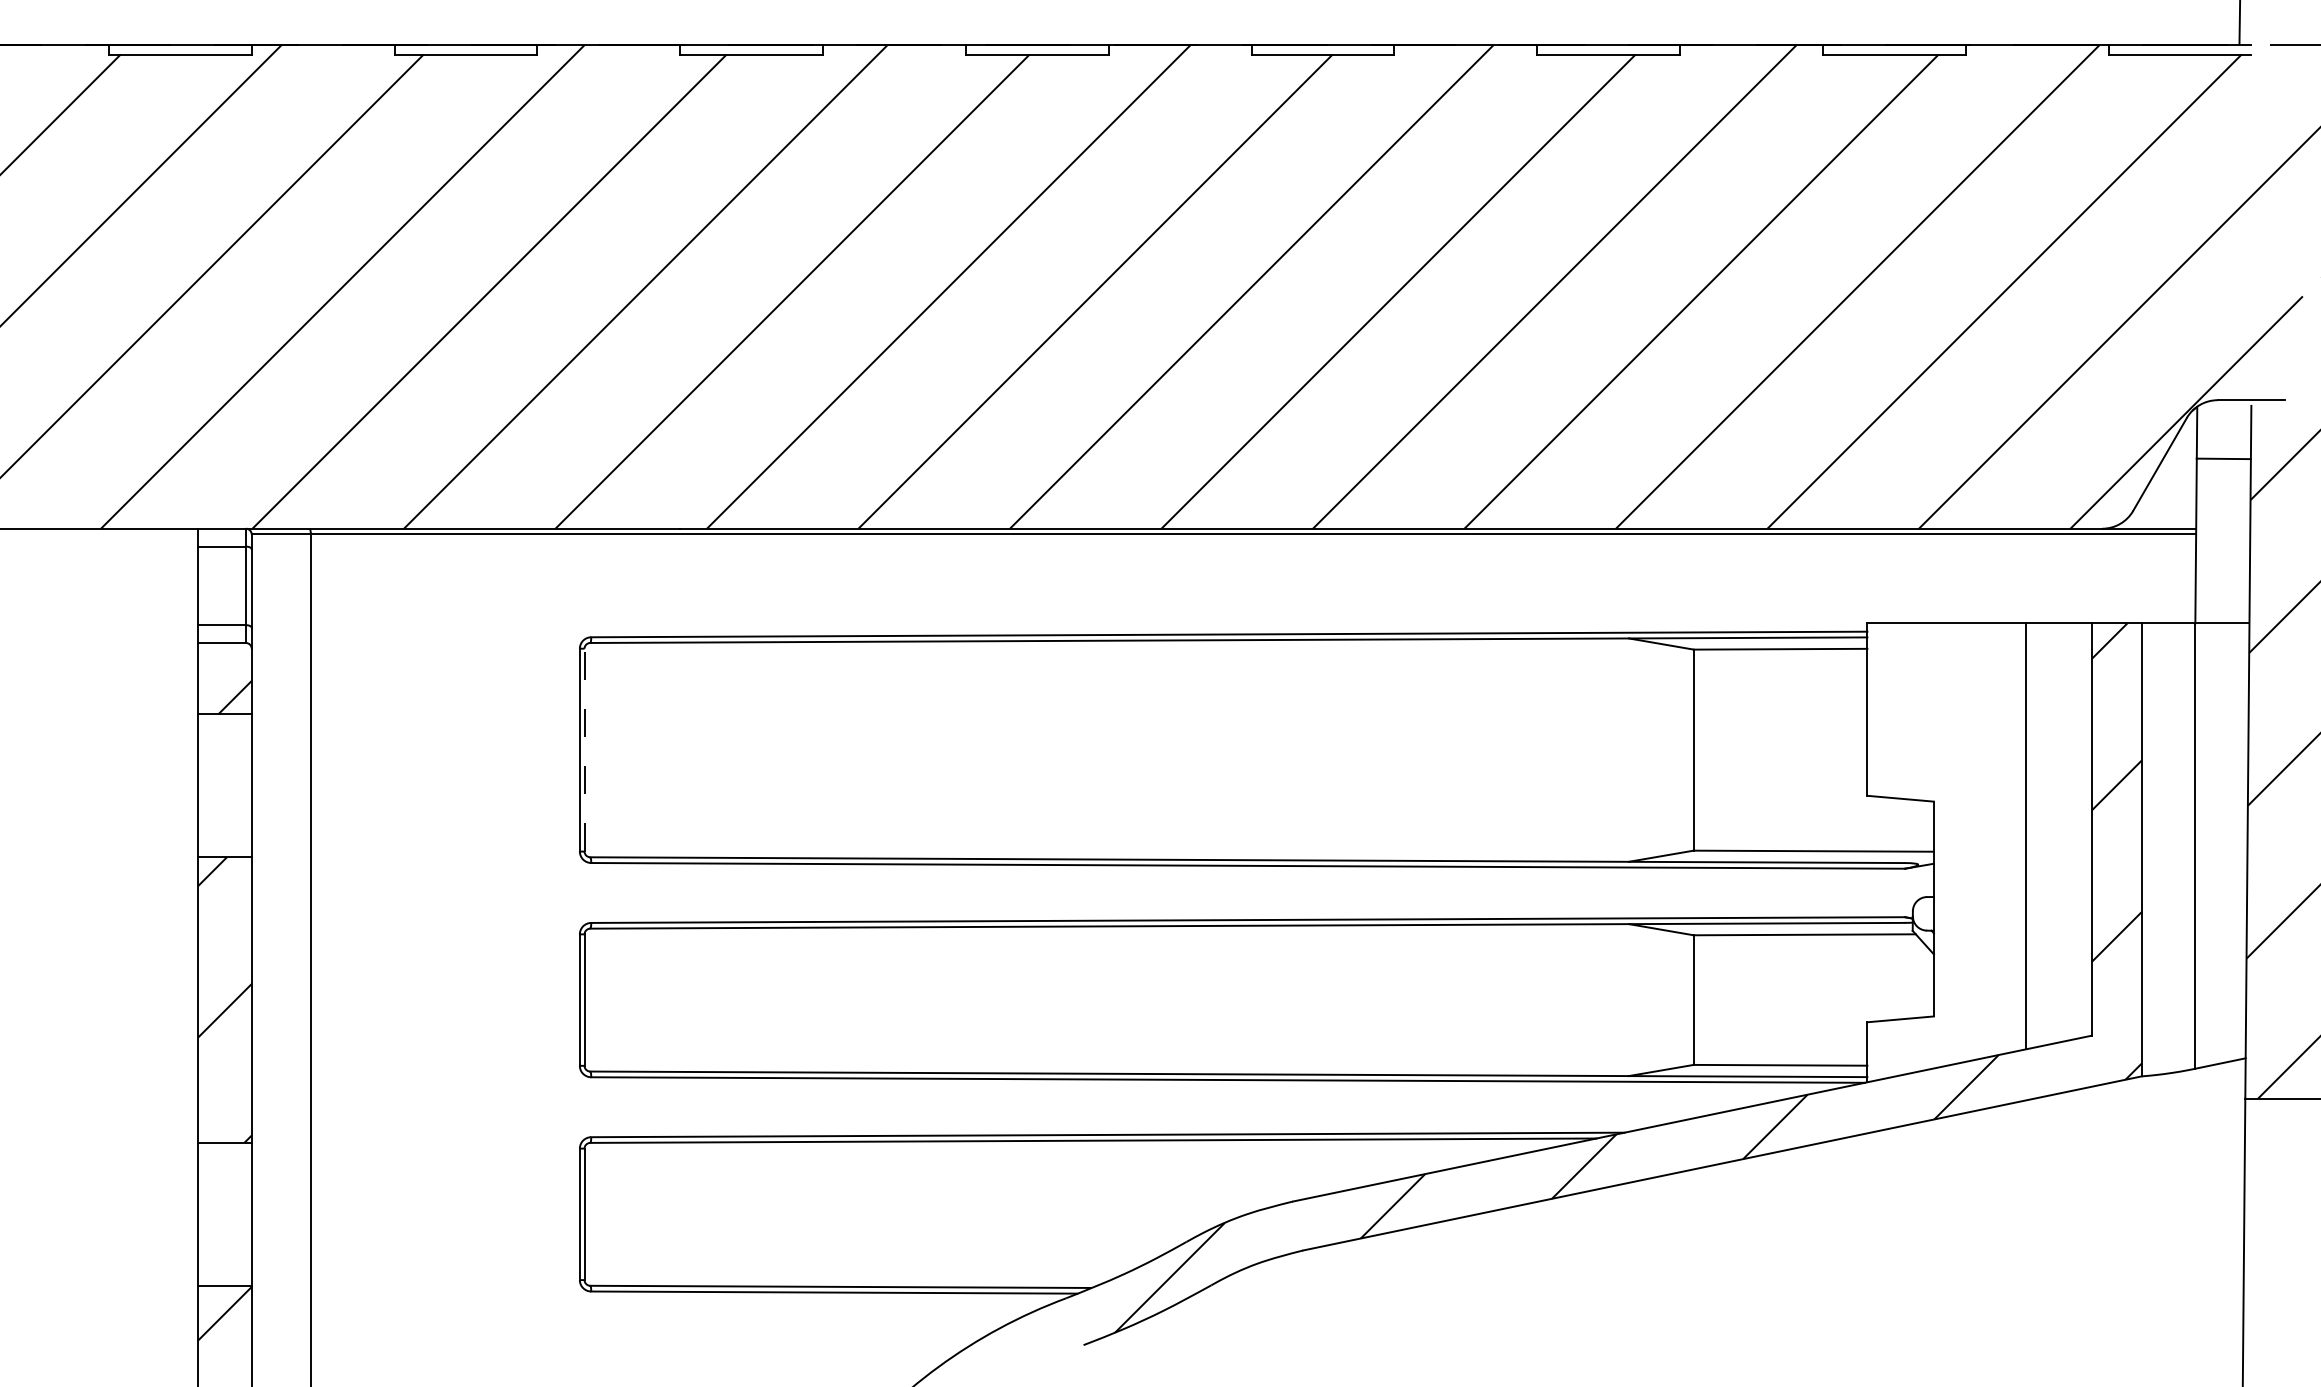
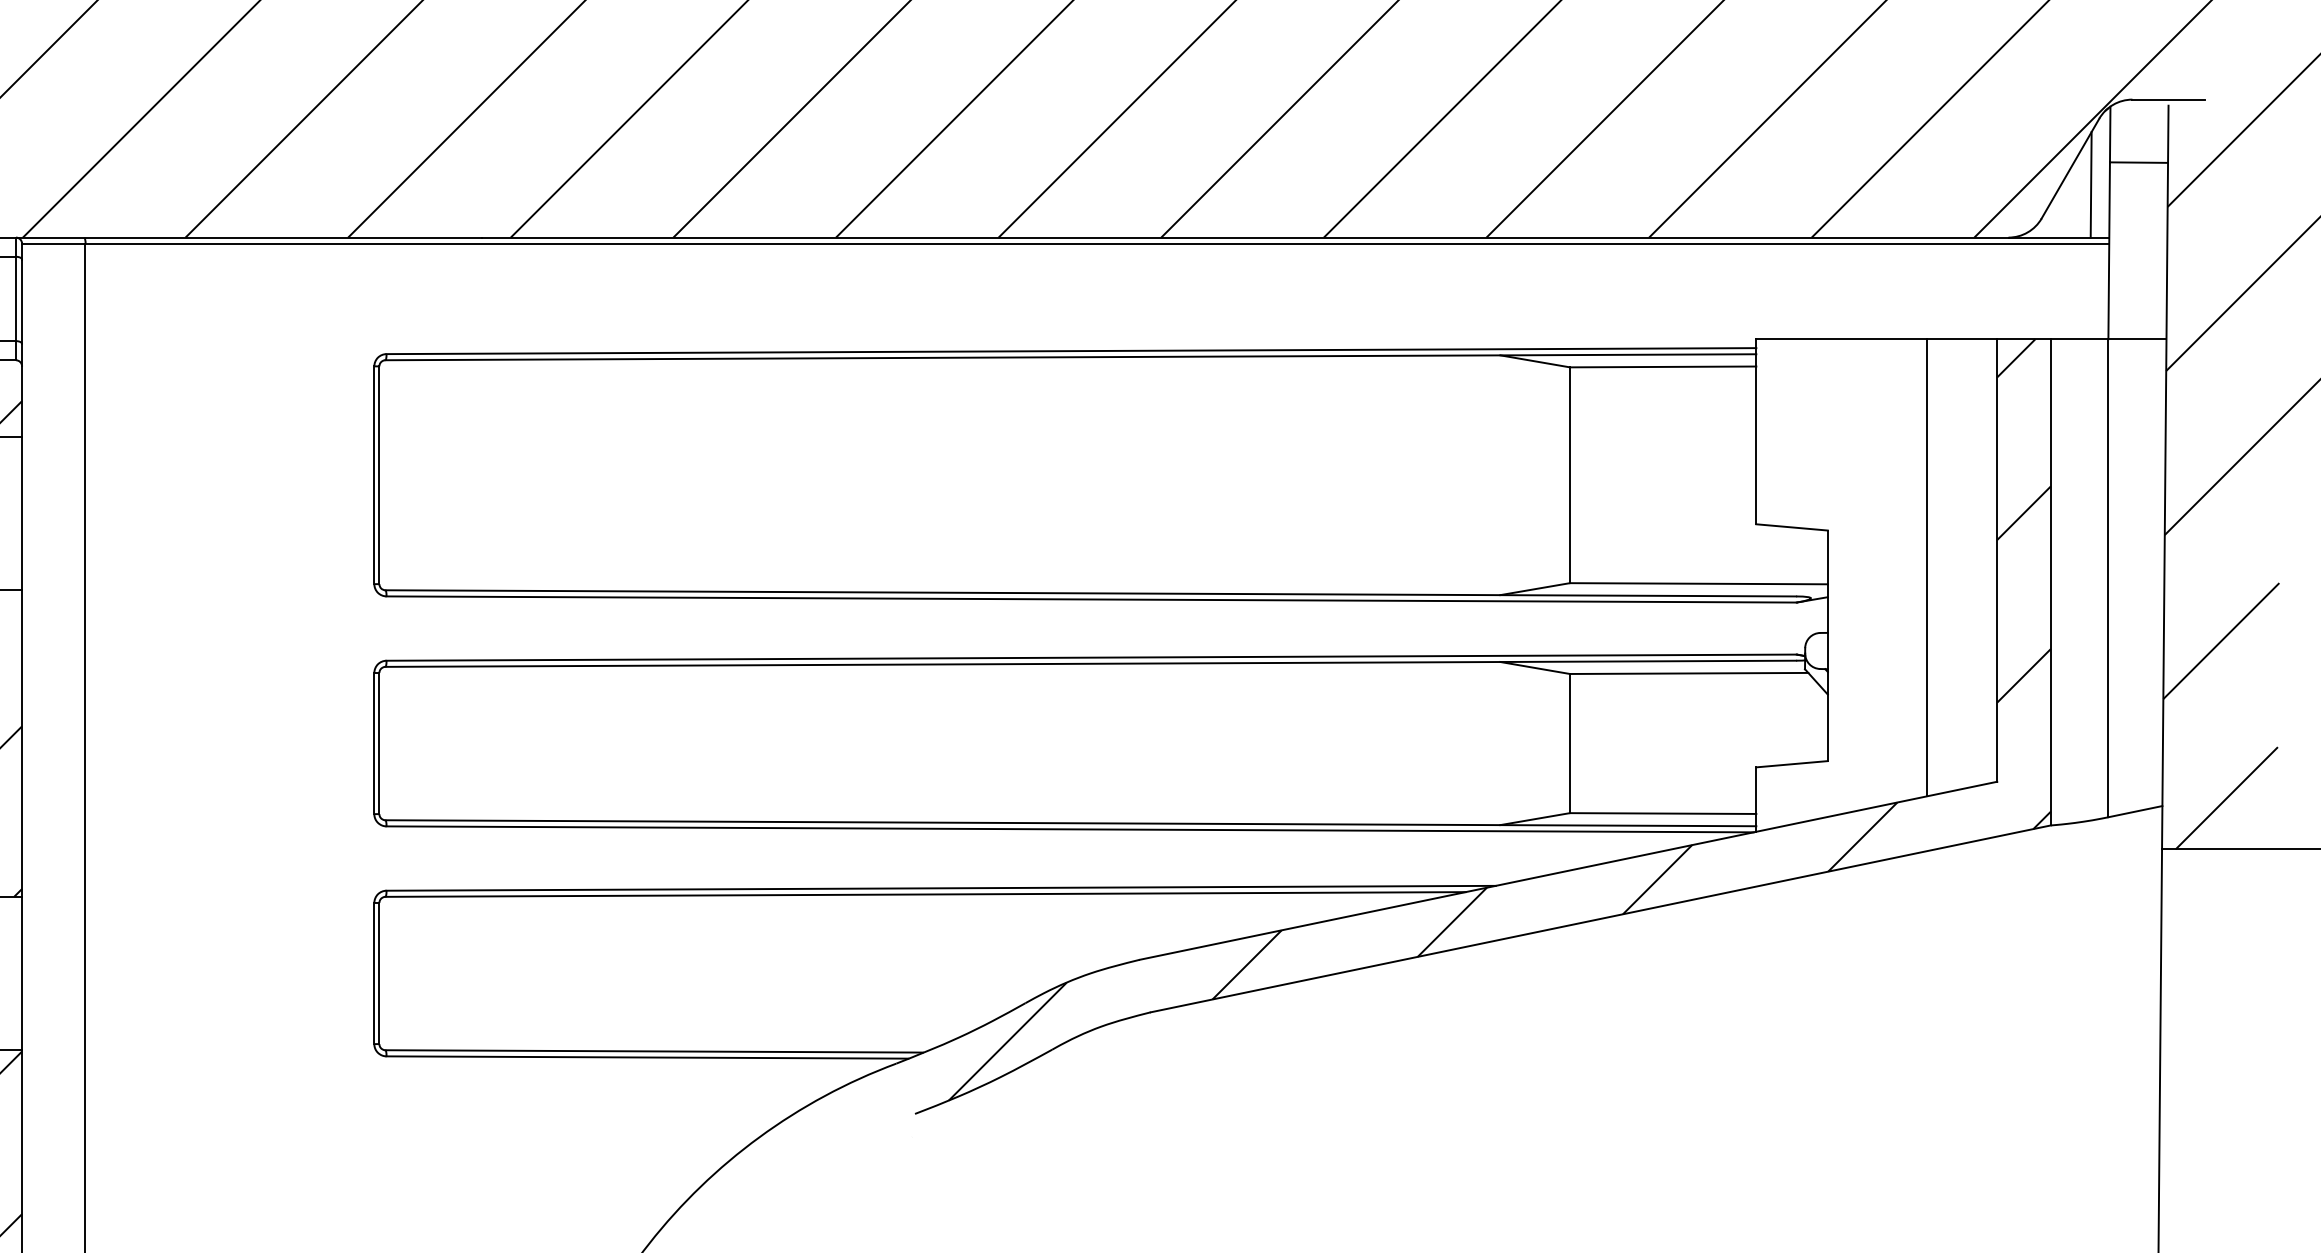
line: (2178, 479) -> (2090, 184), added
line: (584, 749) -> (379, 474), dashed -> solid

